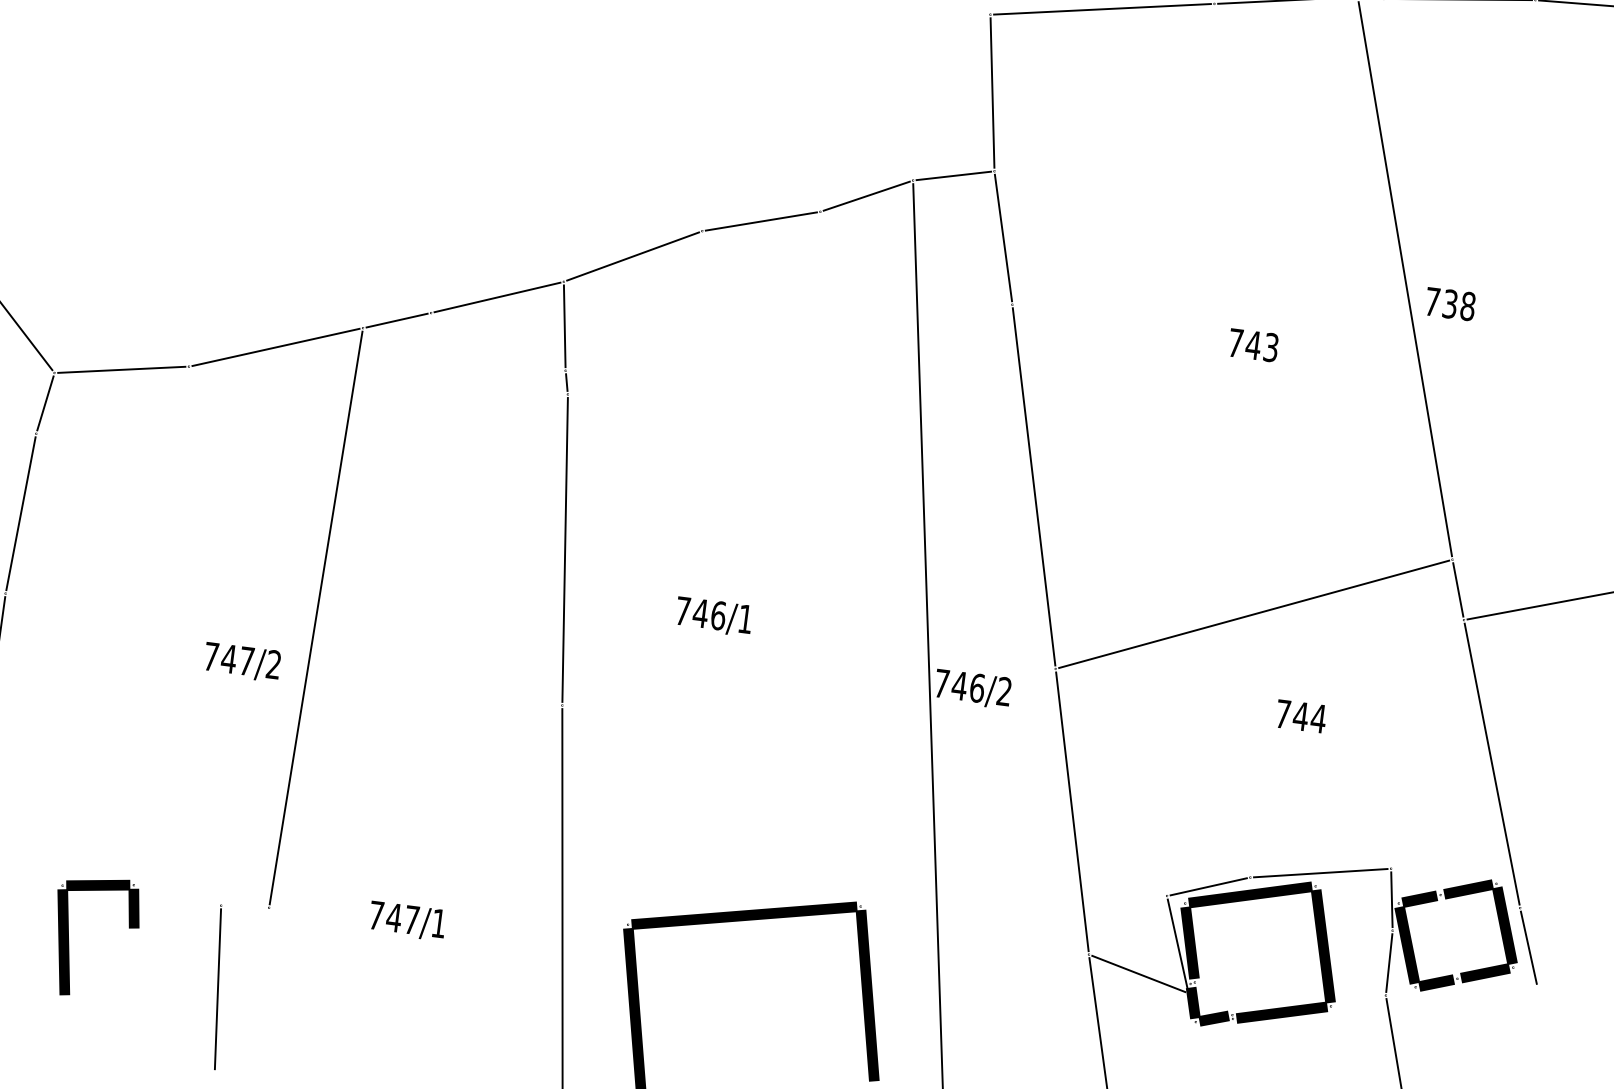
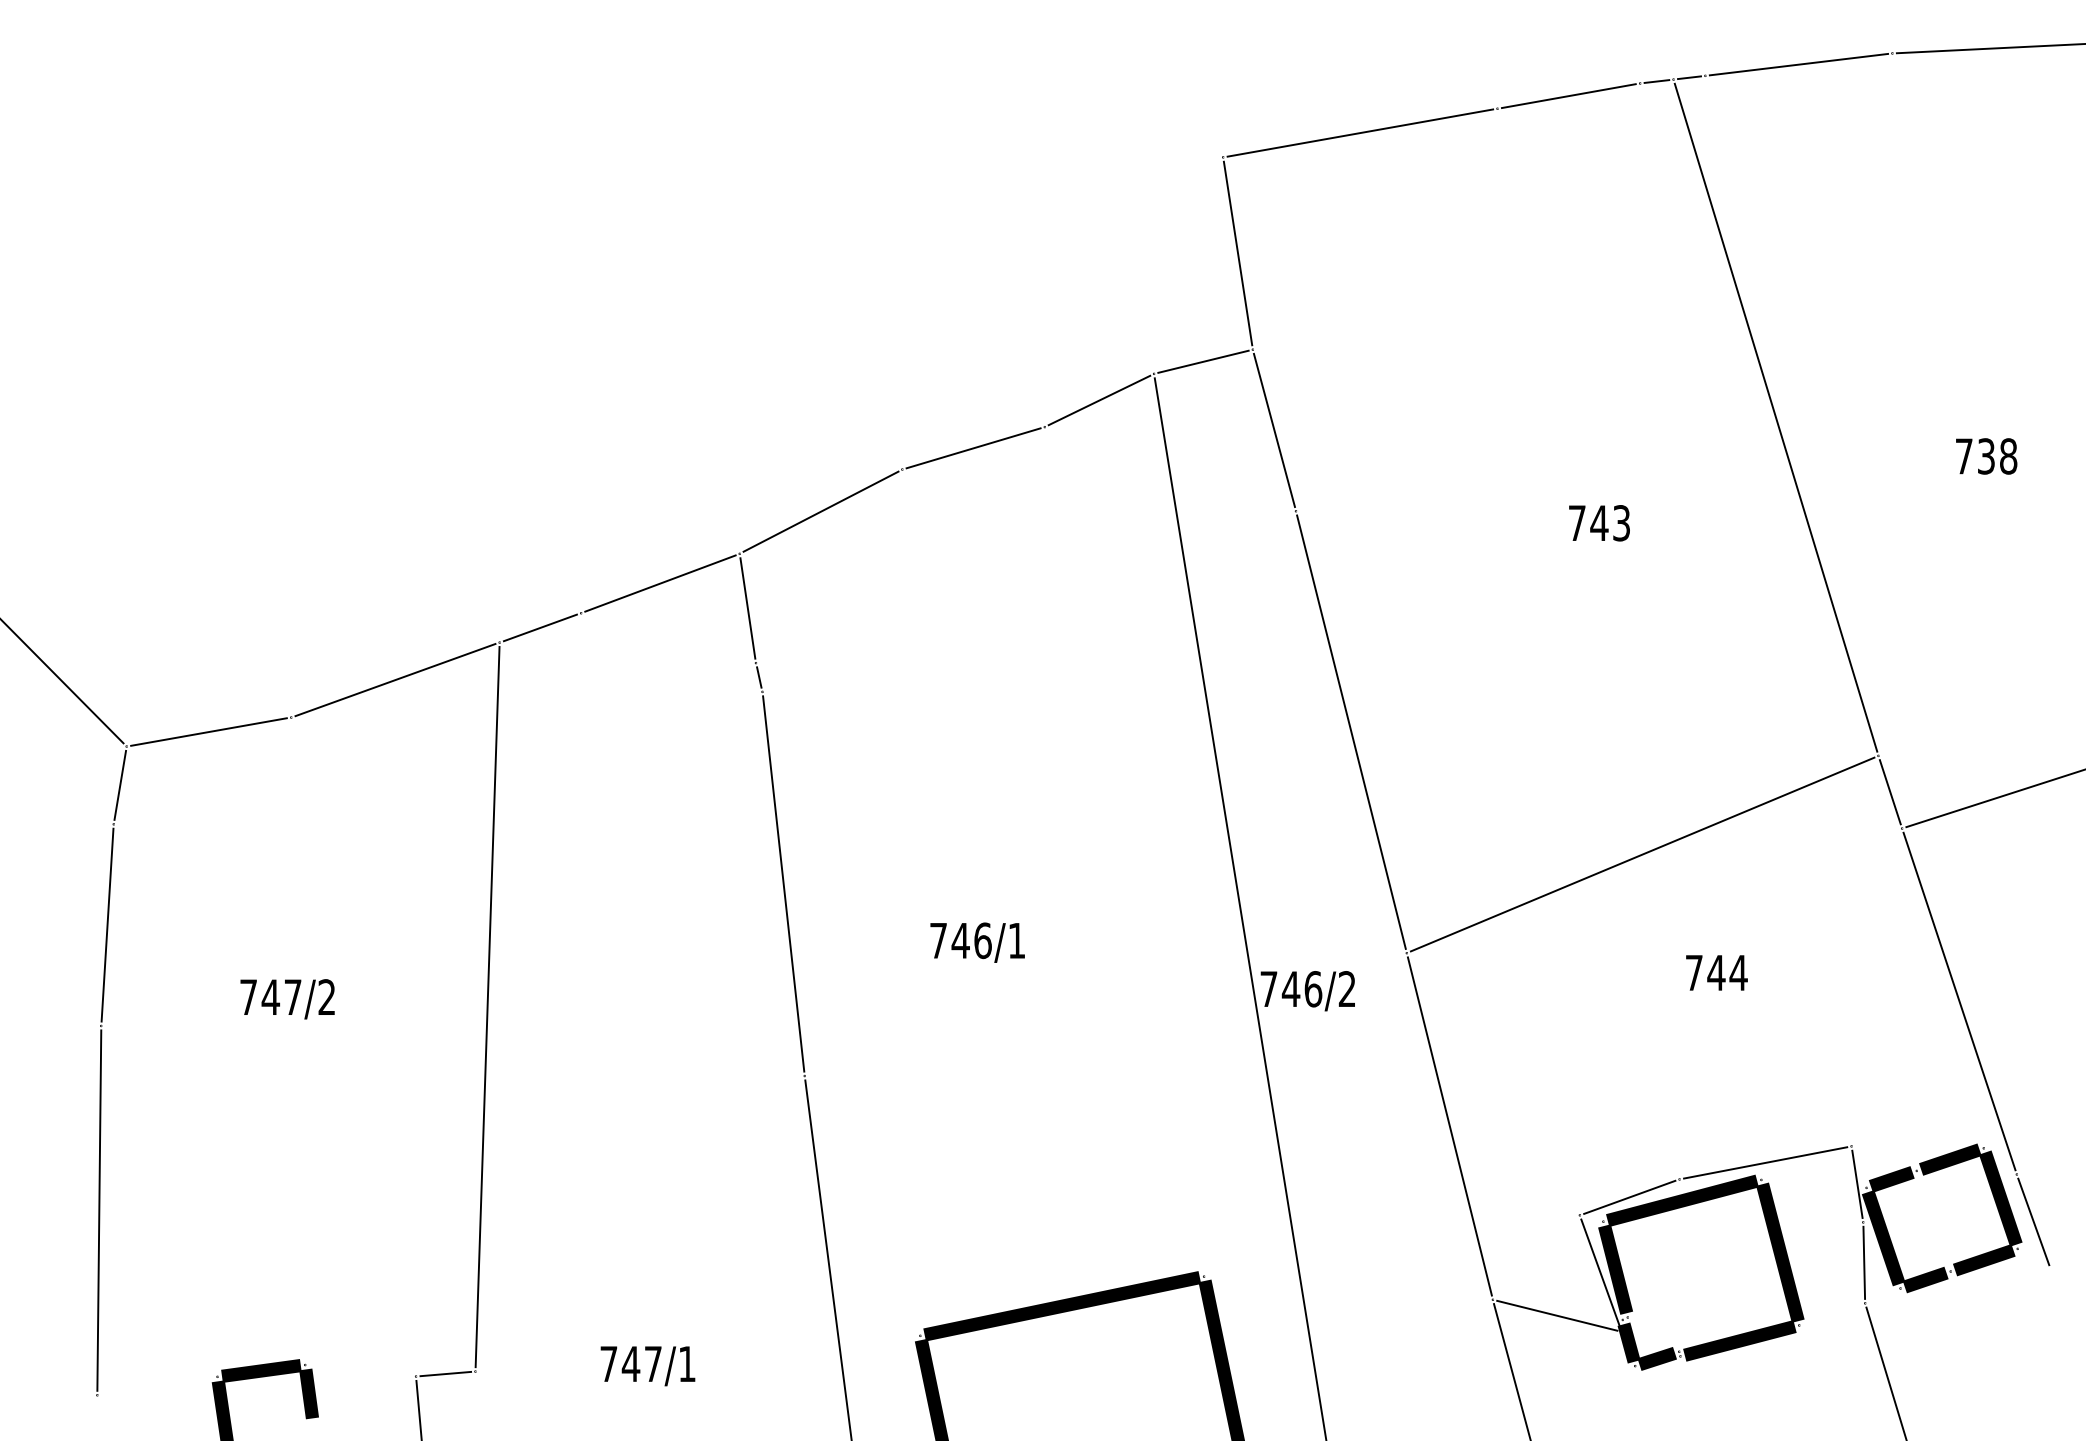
text: (1450, 304) -> (1986, 456), moved
text: (242, 662) -> (287, 999), moved
line: (245, 906) -> (445, 1373), added

